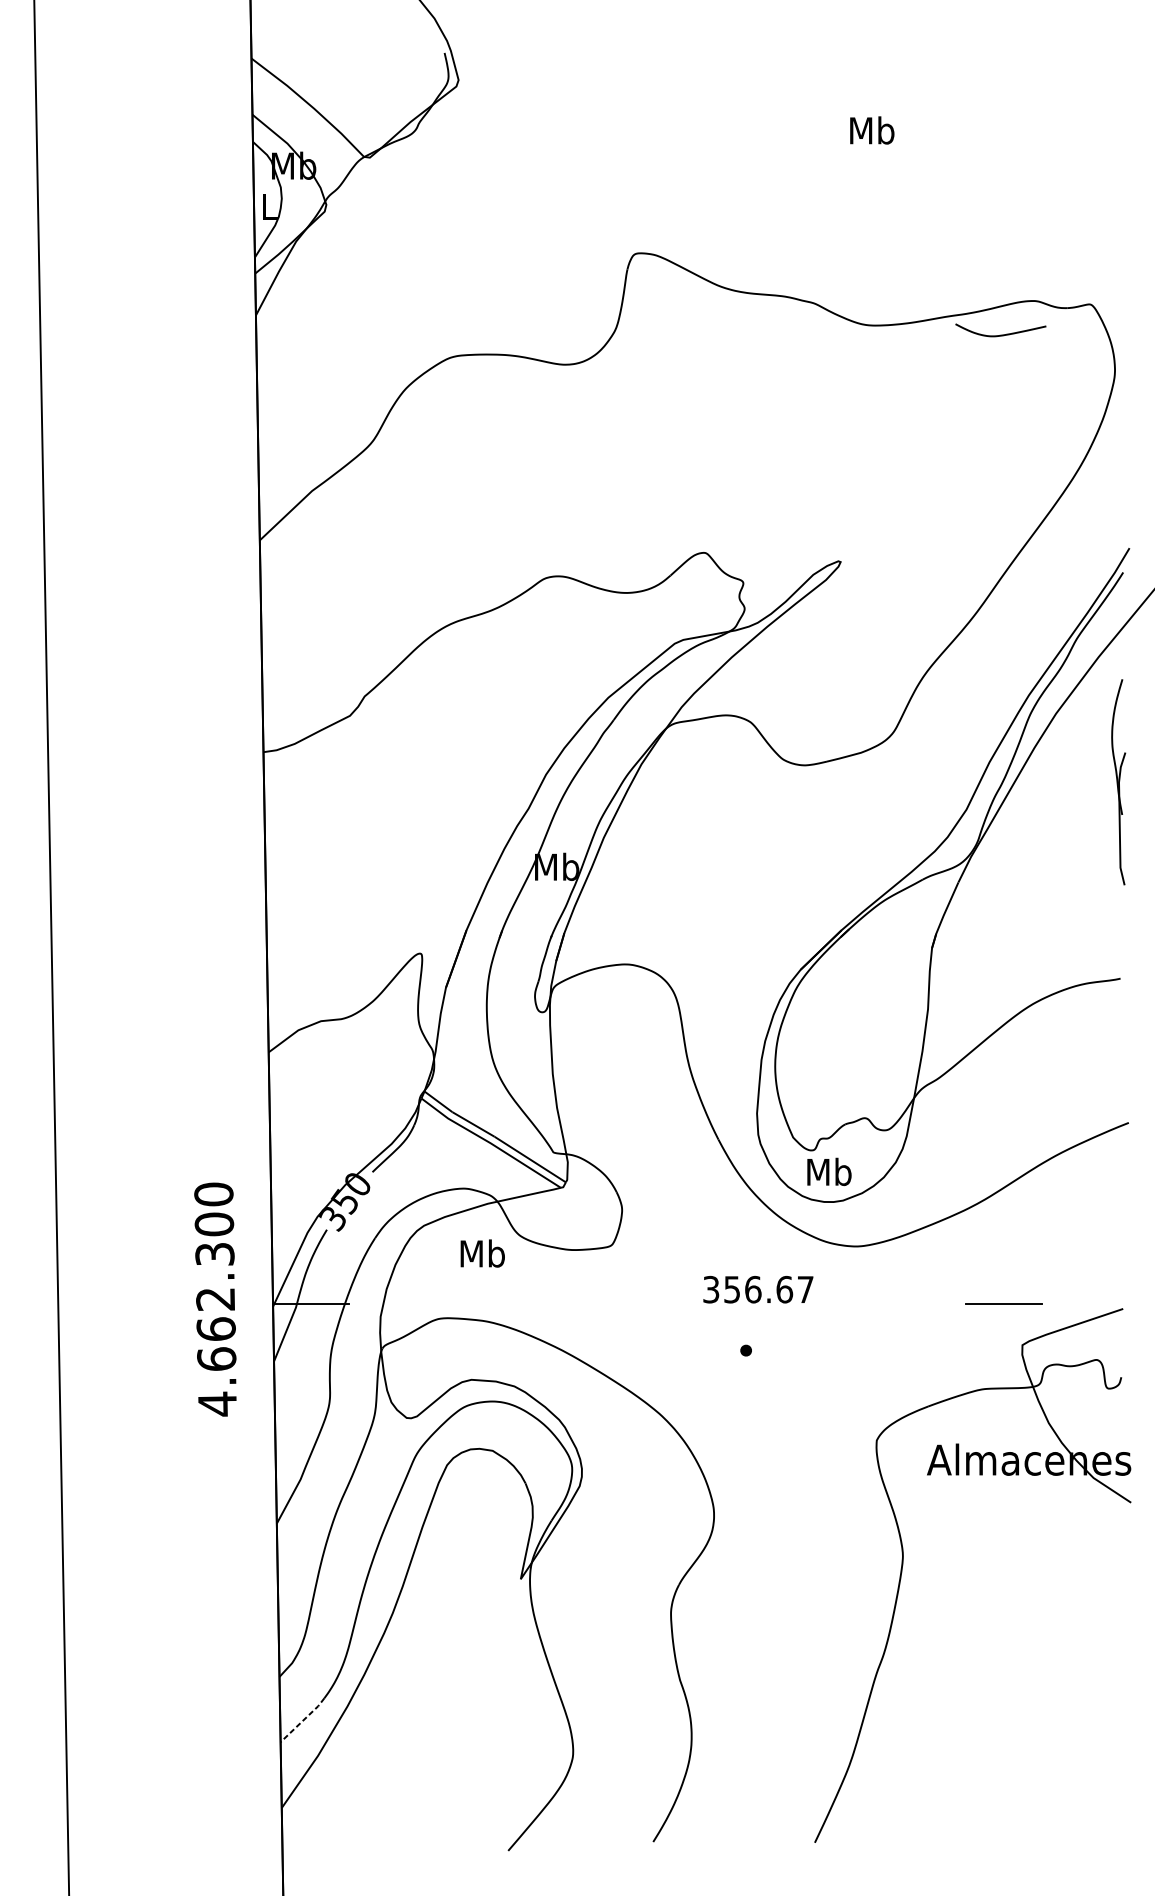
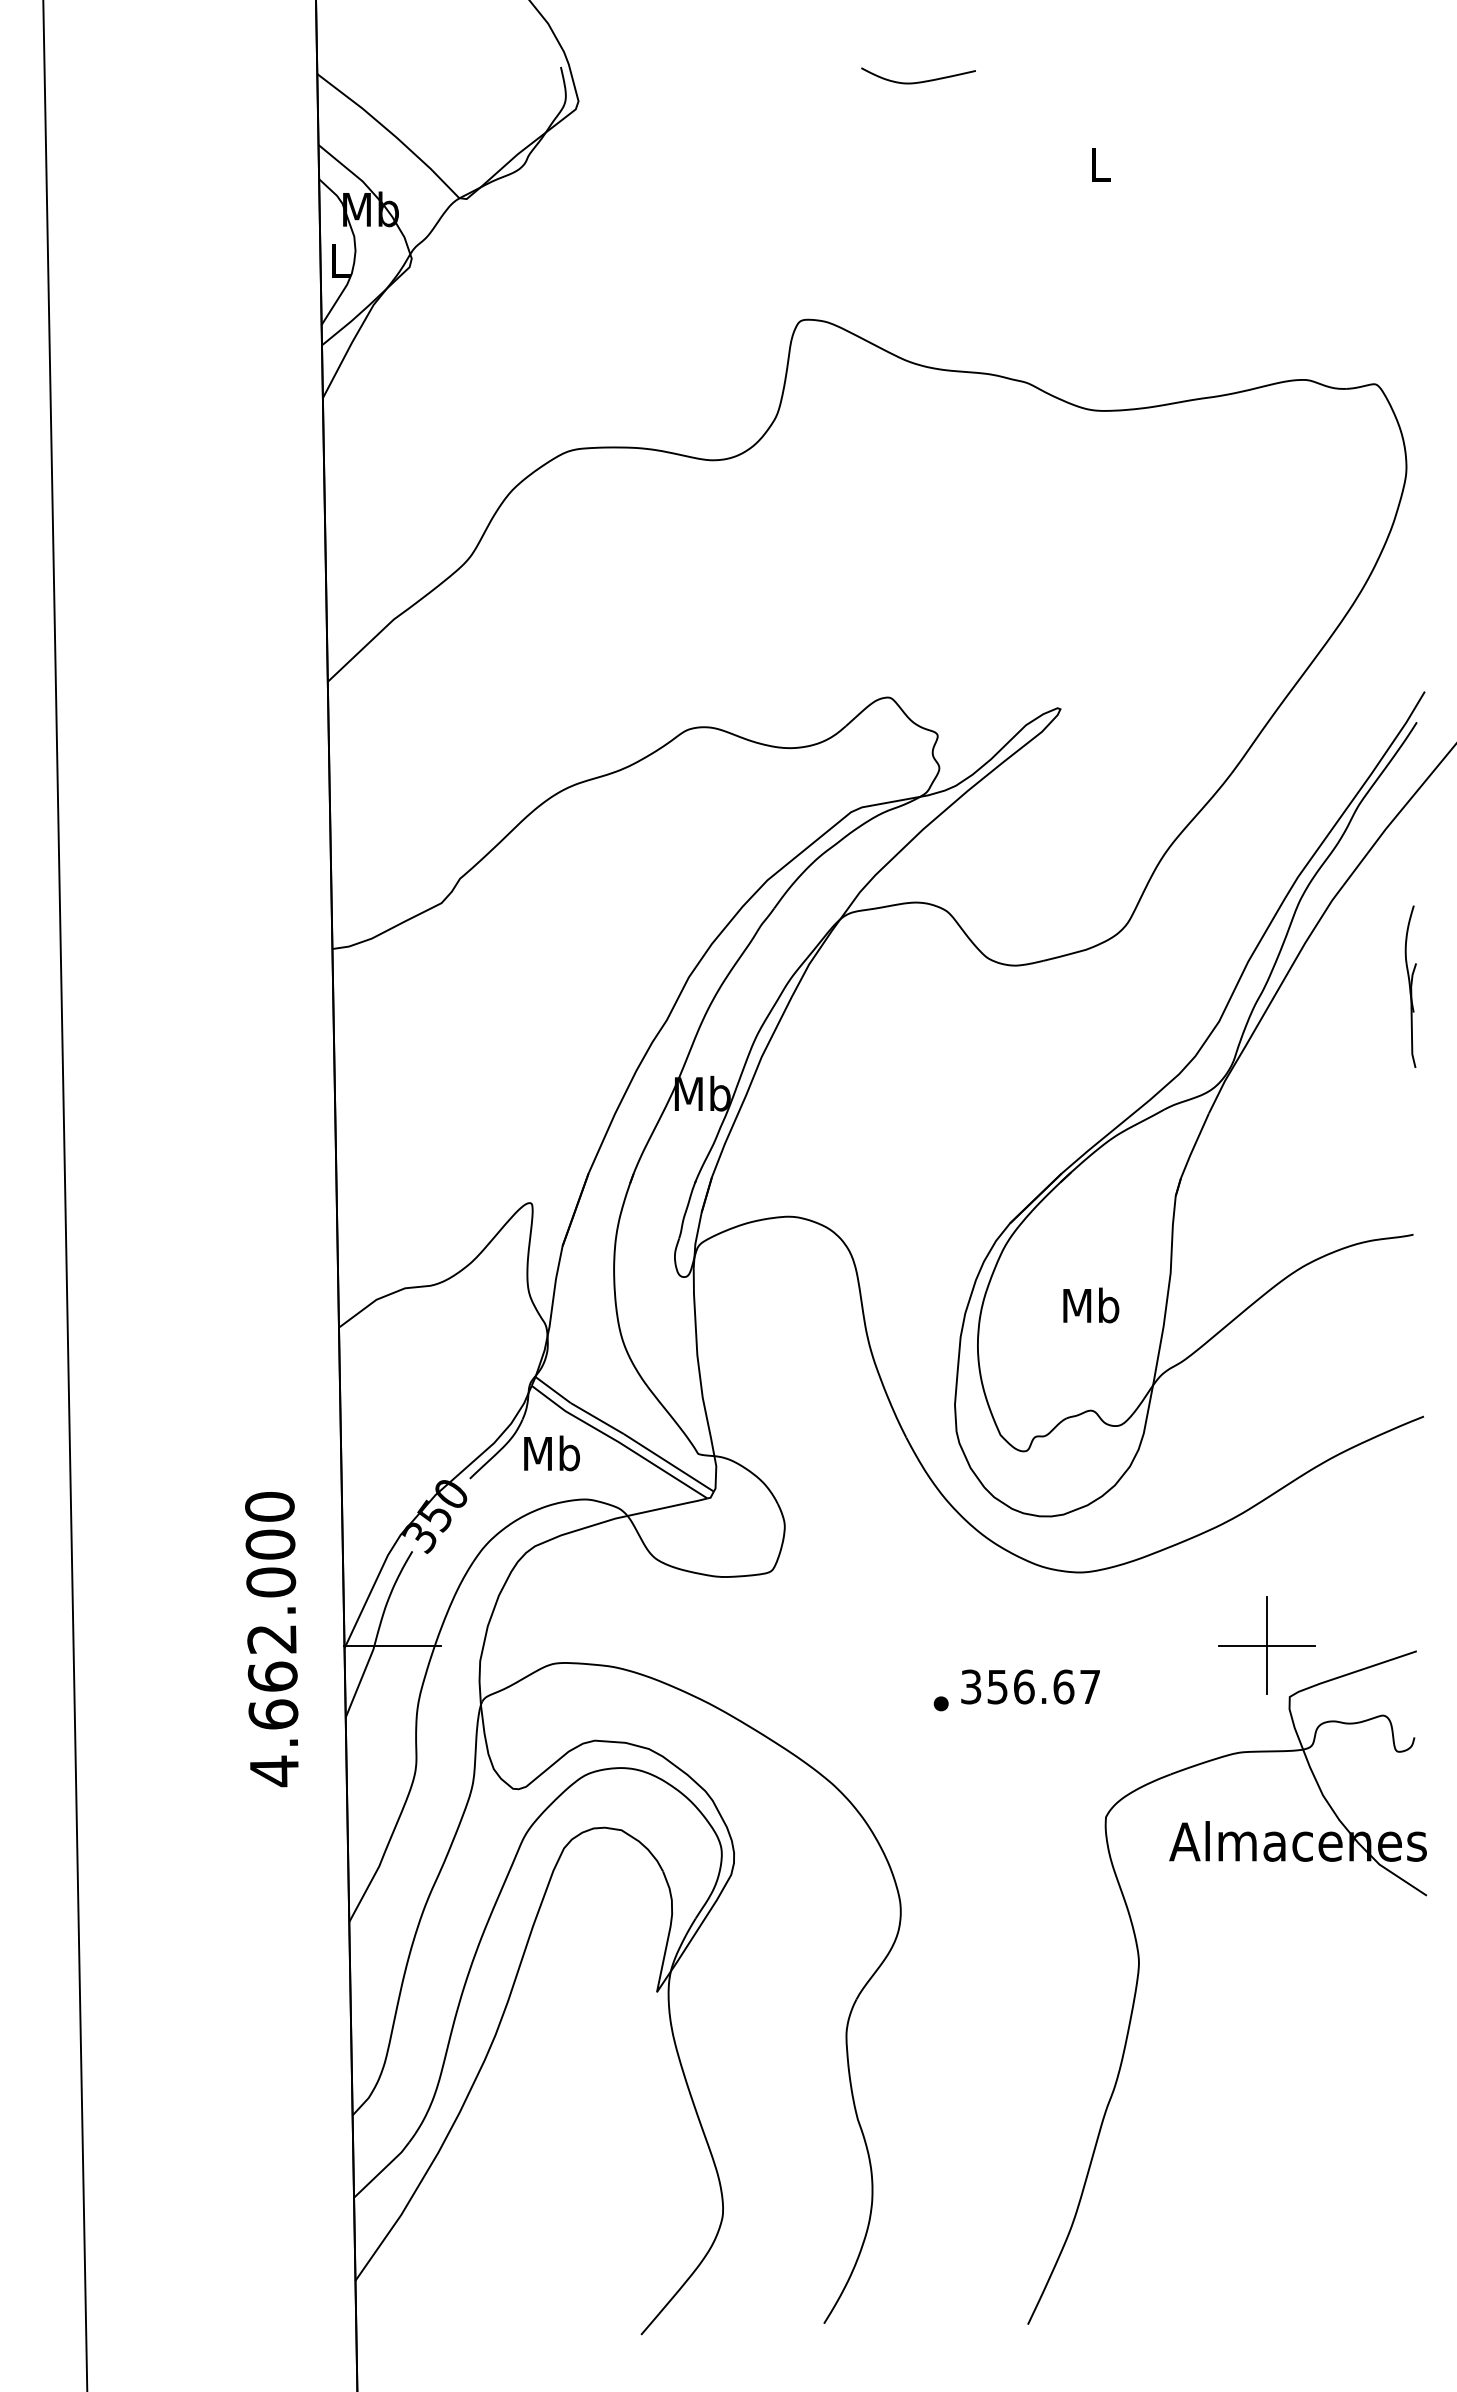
text: (872, 130) -> (1100, 164), Mb -> L
curve: (1000, 334) -> (918, 81), moved
part: (1118, 781) -> (1410, 986), size x0.62
text: (829, 1171) -> (1091, 1305), moved
text: (482, 1253) -> (551, 1453), moved
text: (215, 1254) -> (271, 1582), 4.662.300 -> 4.662.000
text: (758, 1289) -> (1030, 1686), moved
line: (1004, 1304) -> (1266, 1645), added
line: (303, 1720) -> (382, 2170), dashed -> solid

